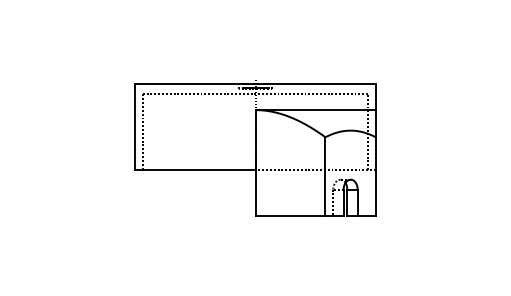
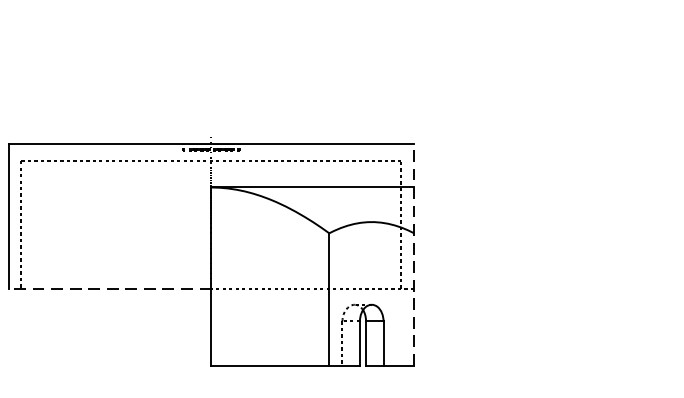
line: (375, 150) -> (413, 255), solid -> dashed
line: (194, 170) -> (108, 289), solid -> dashed

